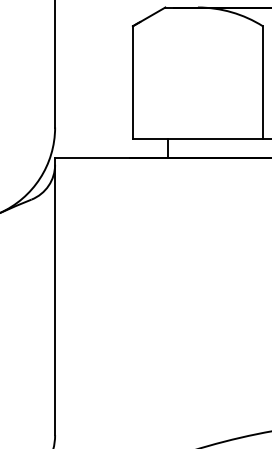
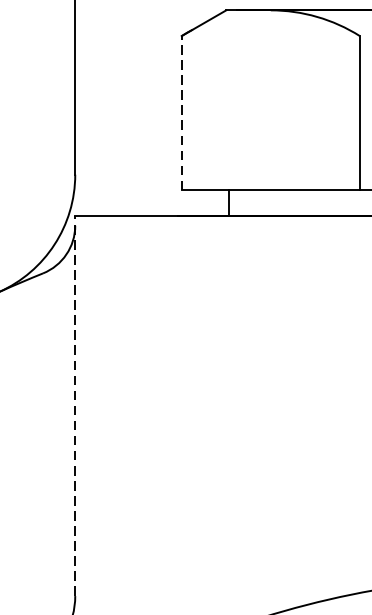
line: (132, 82) -> (181, 113), solid -> dashed
line: (55, 296) -> (75, 406), solid -> dashed

